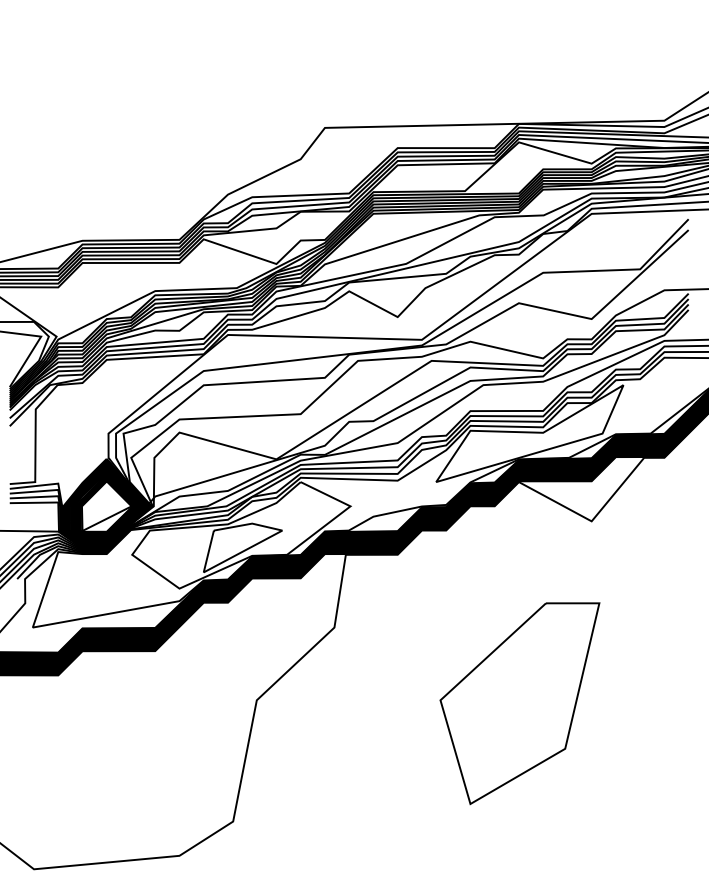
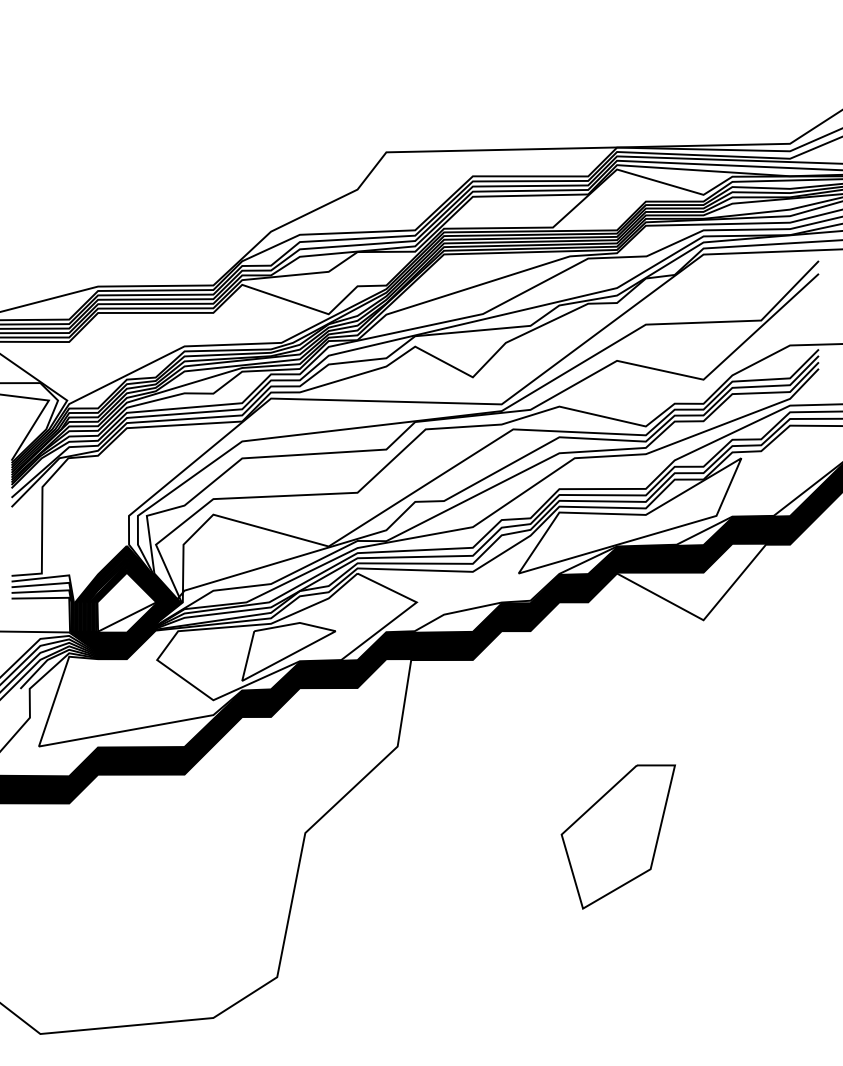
part: (520, 703) -> (618, 836), size x0.6

